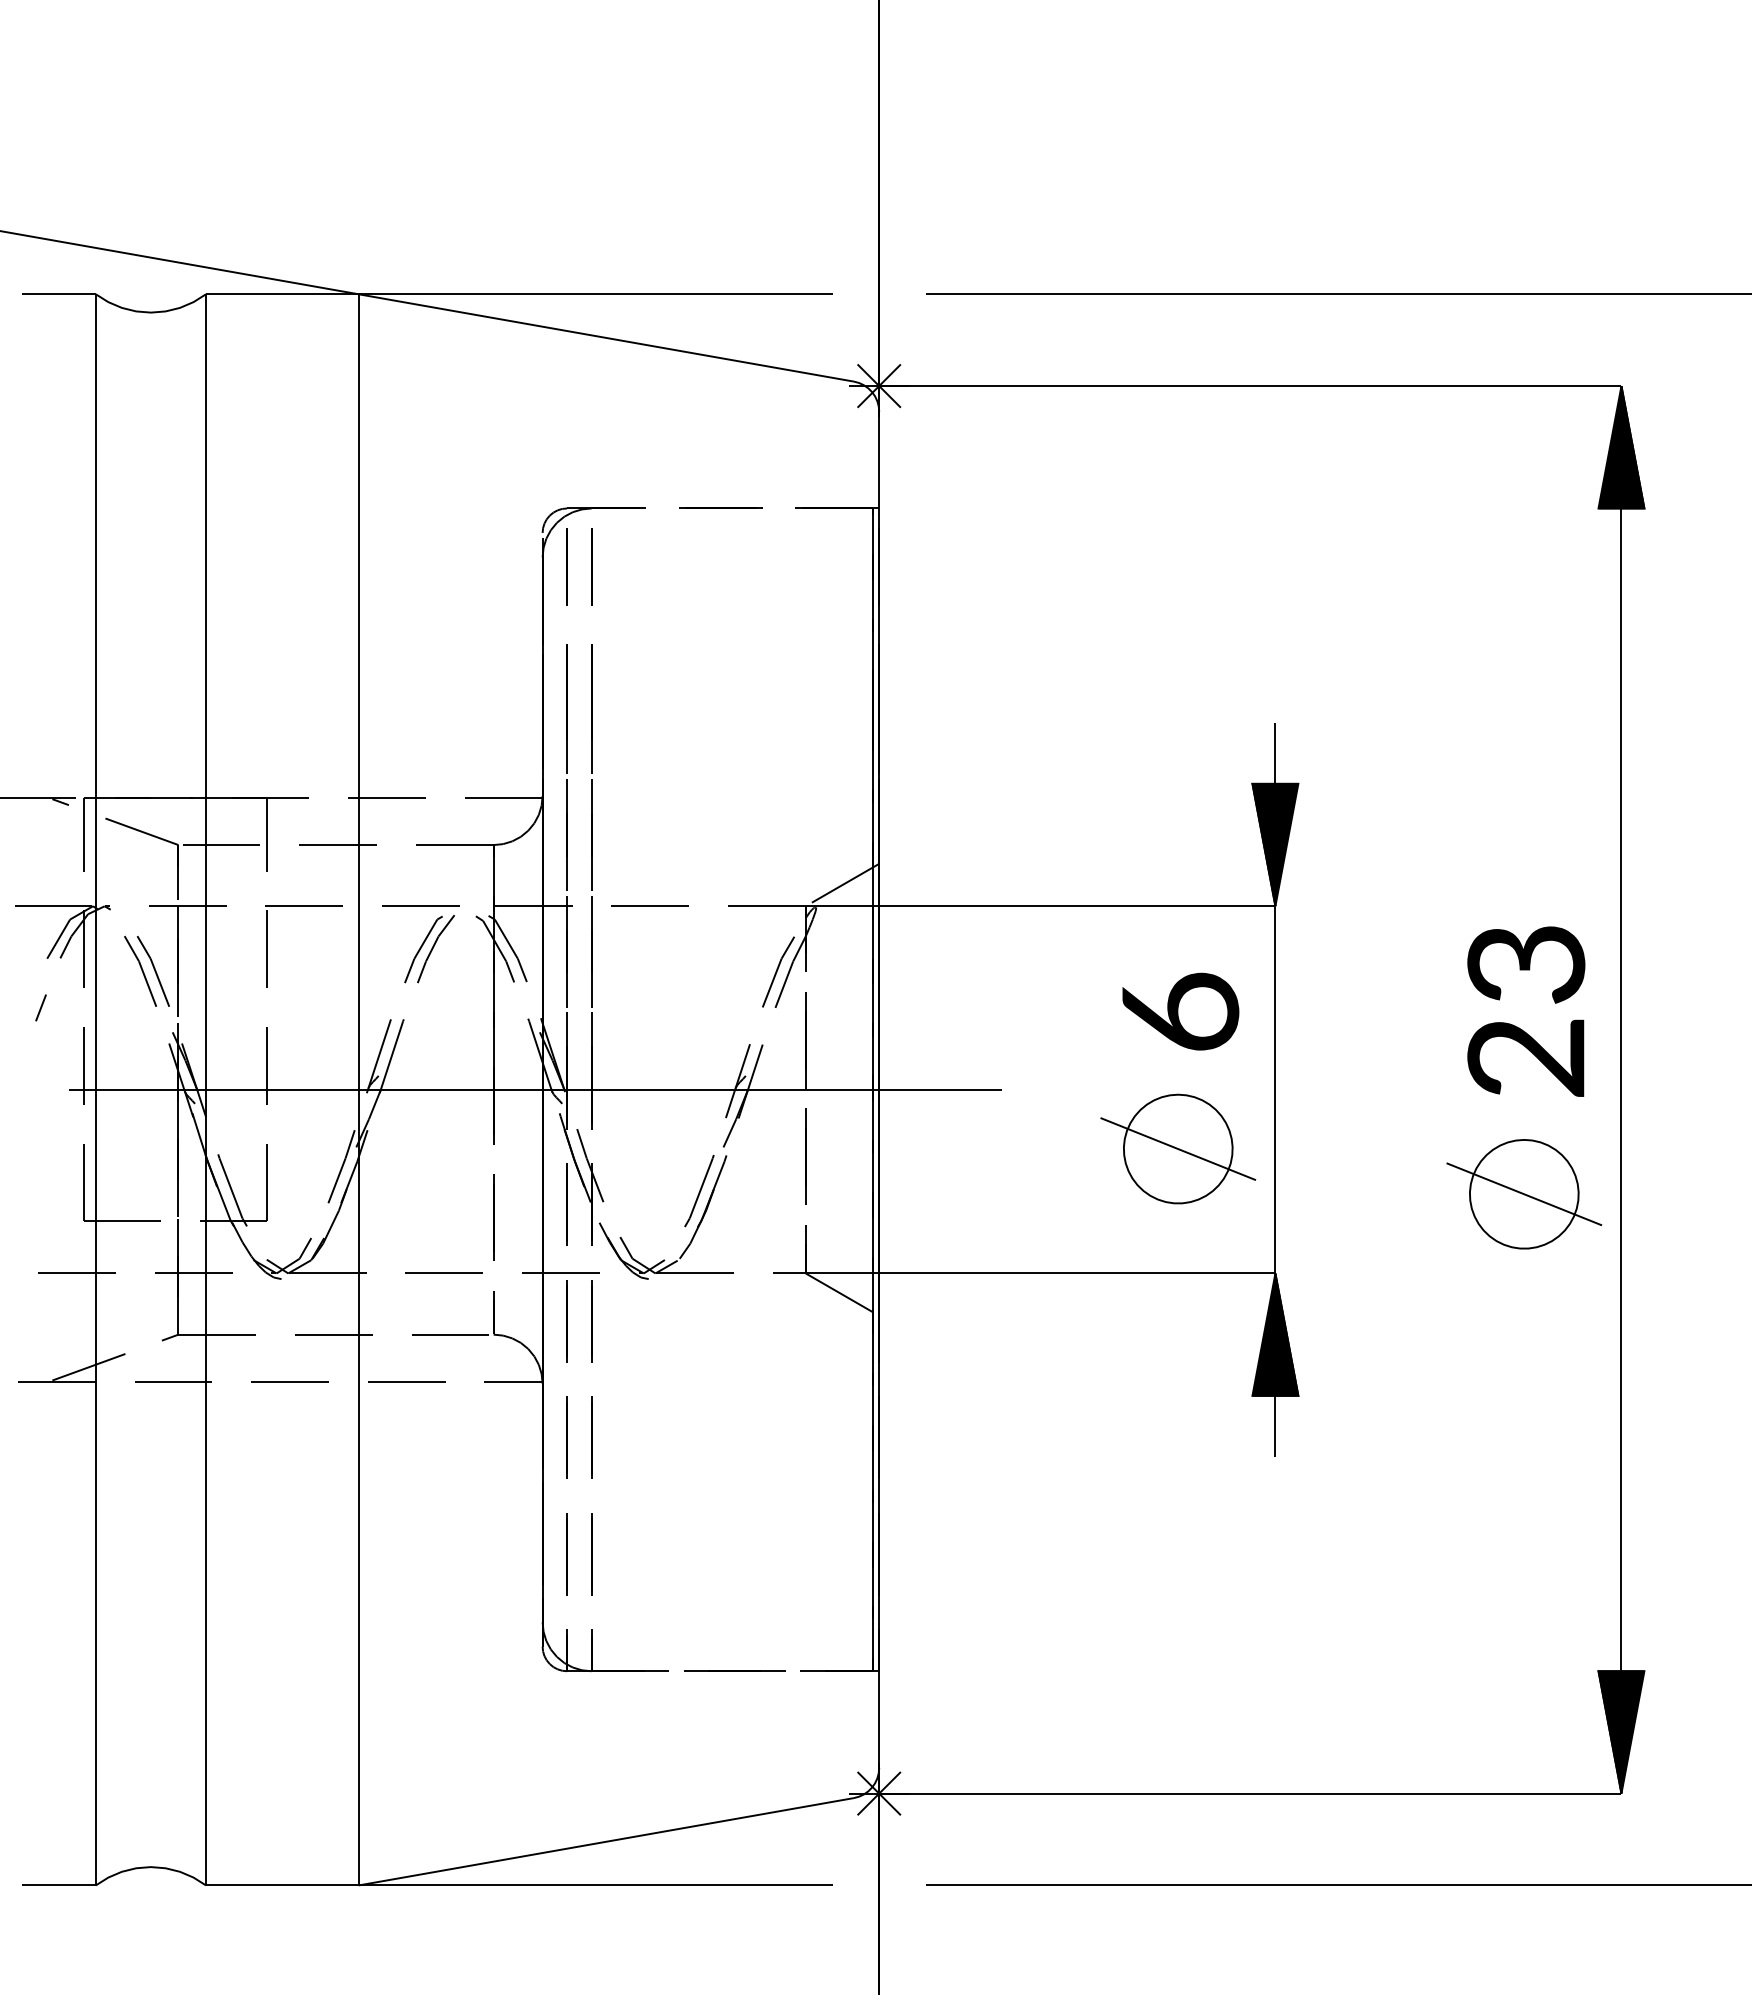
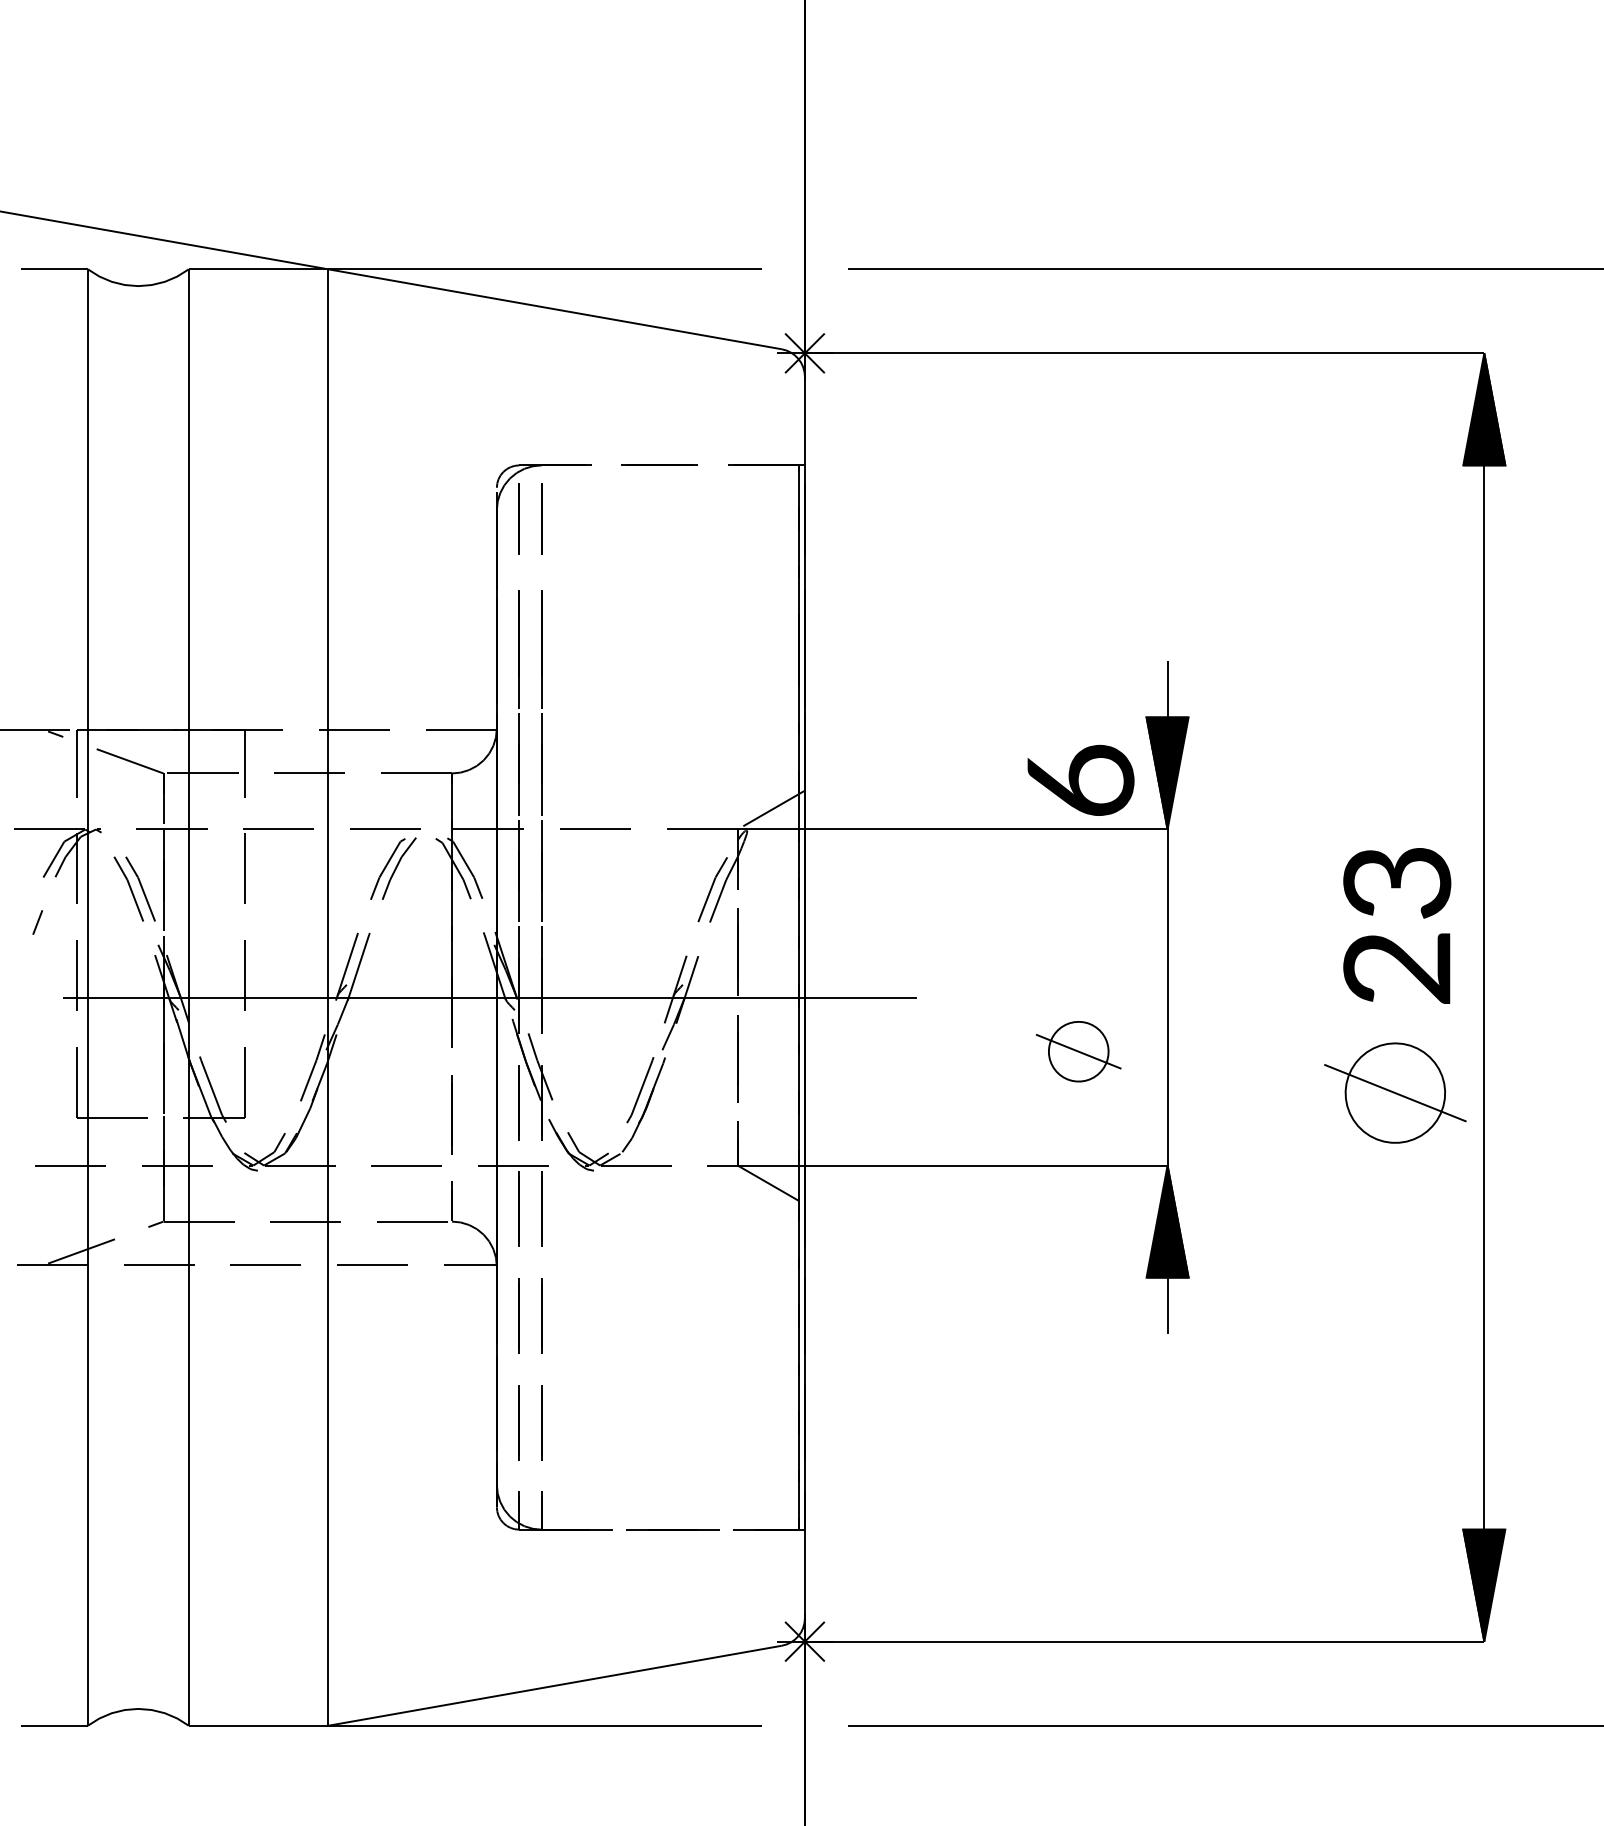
text: (1180, 1011) -> (1080, 780), moved
part: (1178, 1148) -> (1078, 1051), size x0.6

